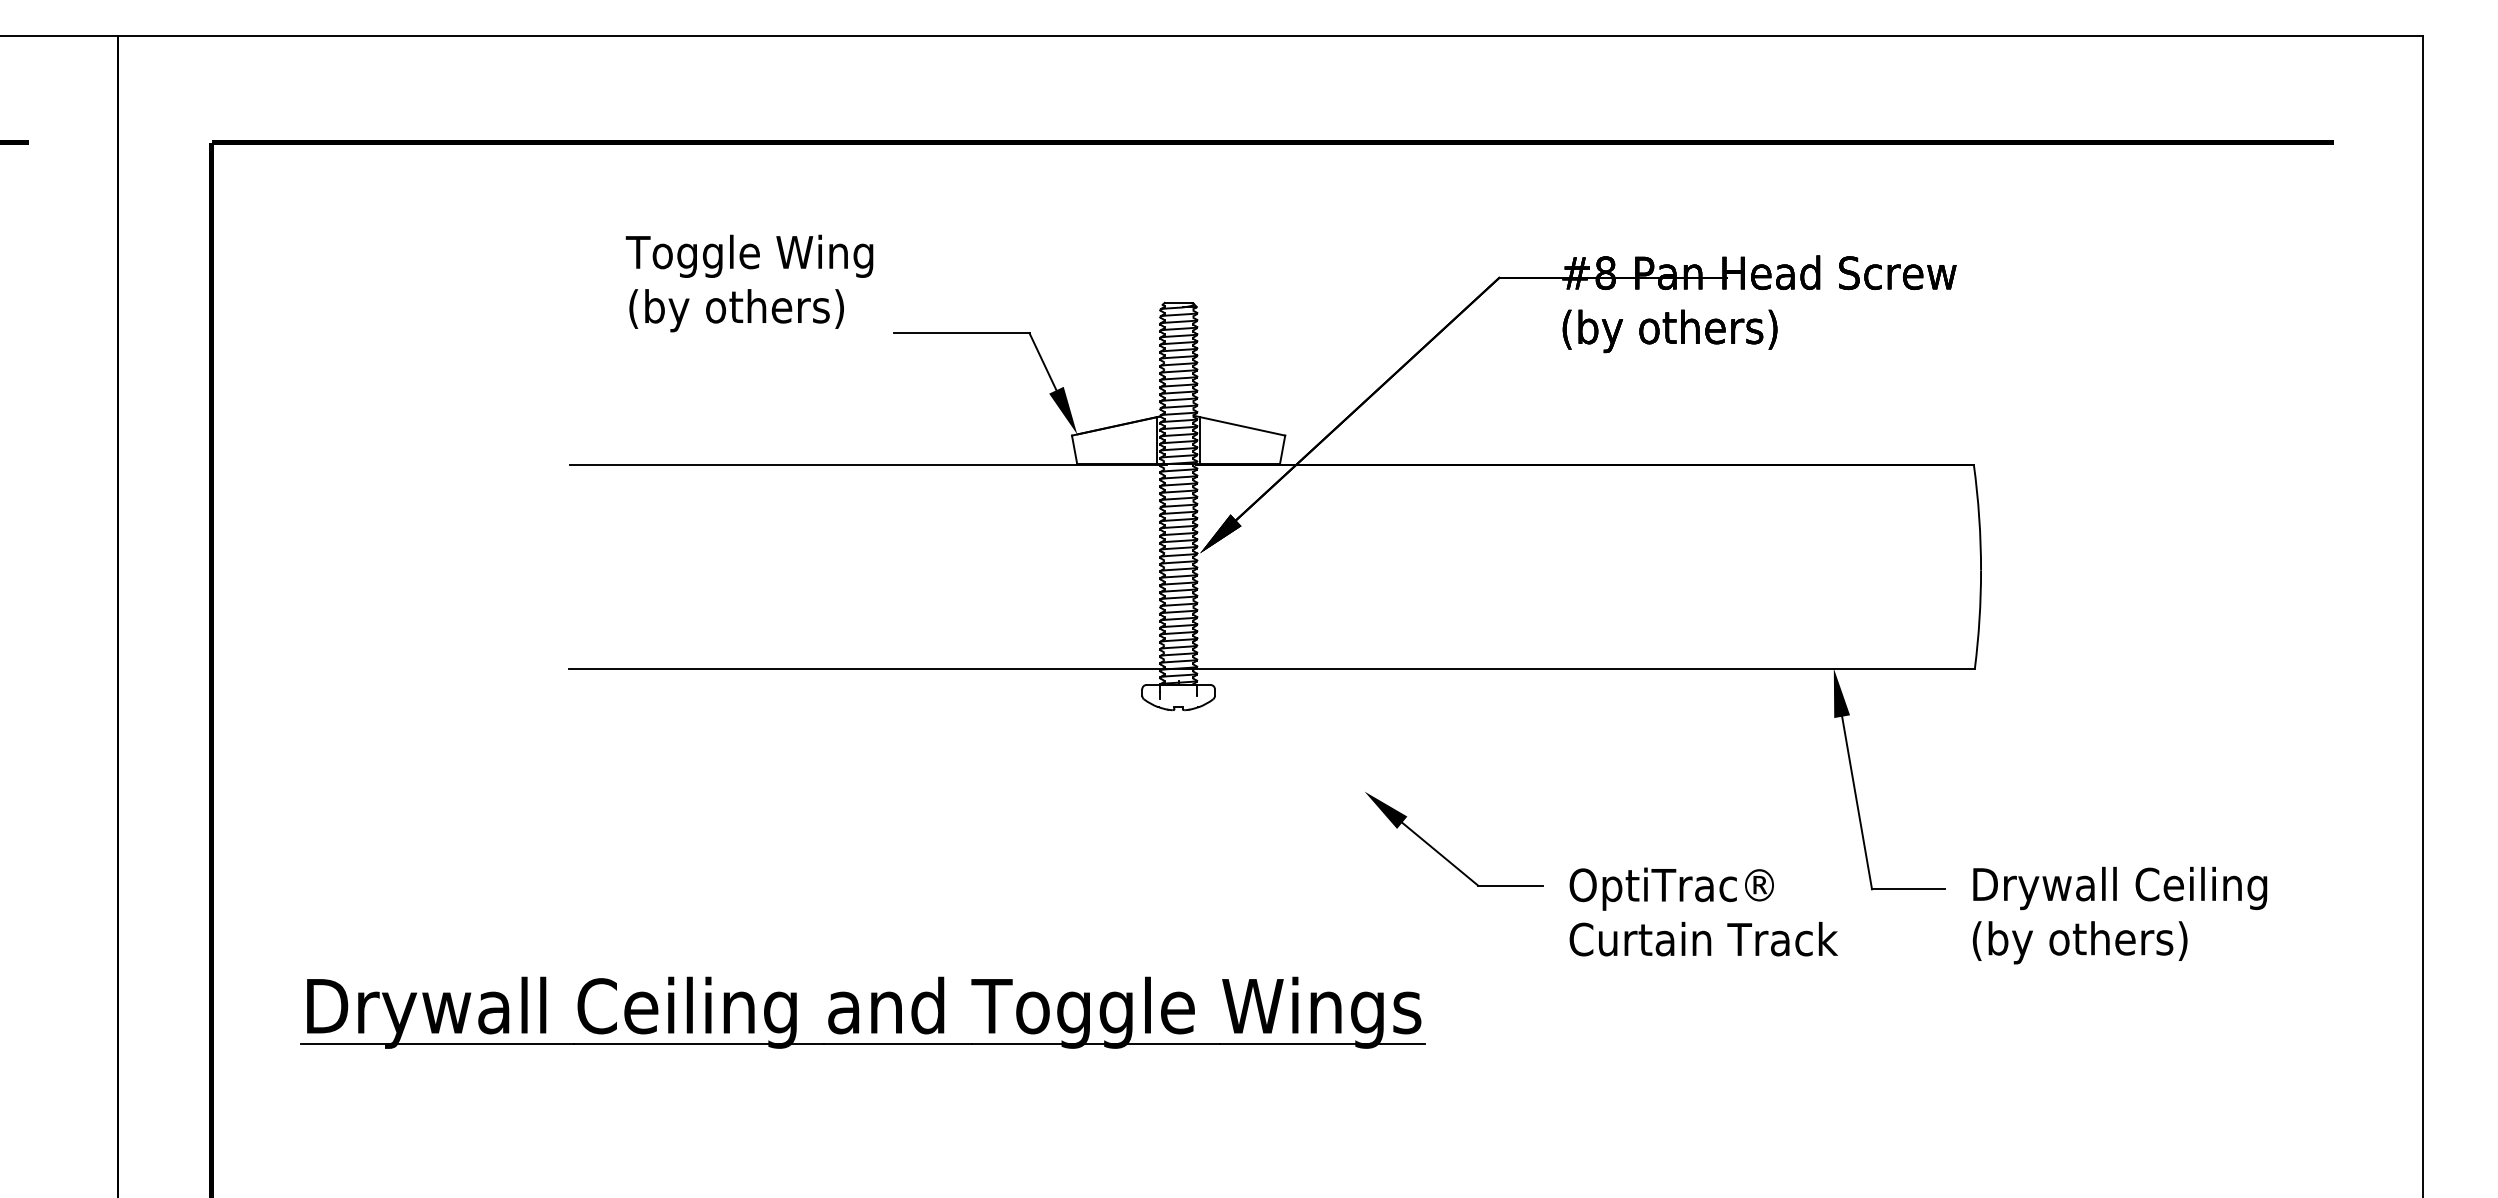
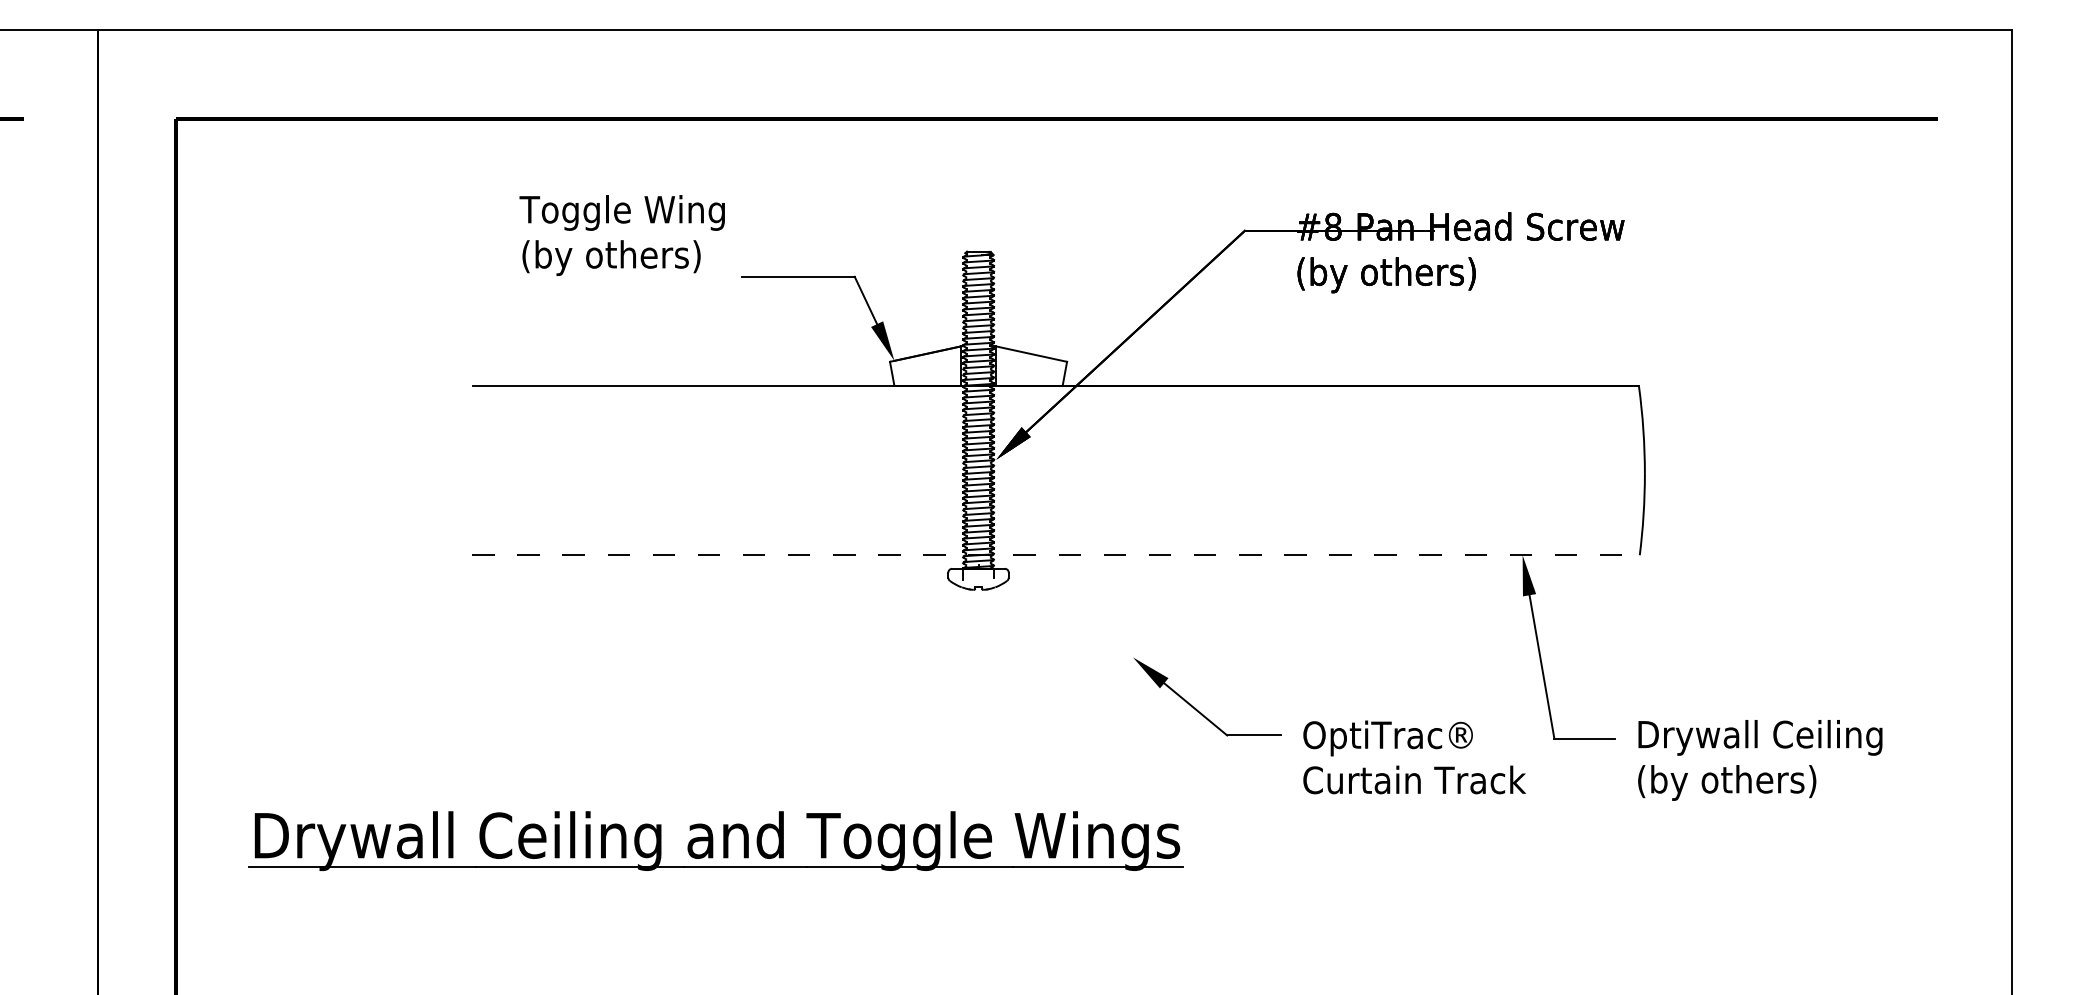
line: (1272, 668) -> (1056, 555), solid -> dashed

